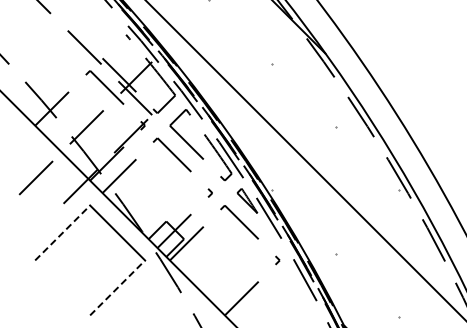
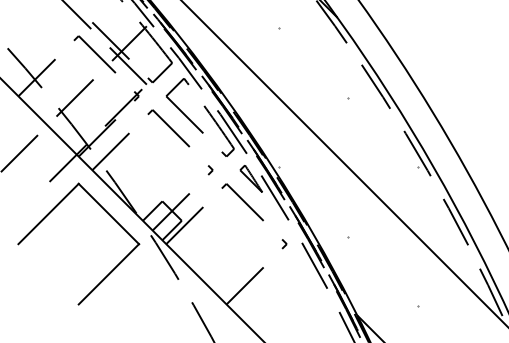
line: (62, 232) -> (48, 213), dashed -> solid
line: (117, 287) -> (108, 273), dashed -> solid

